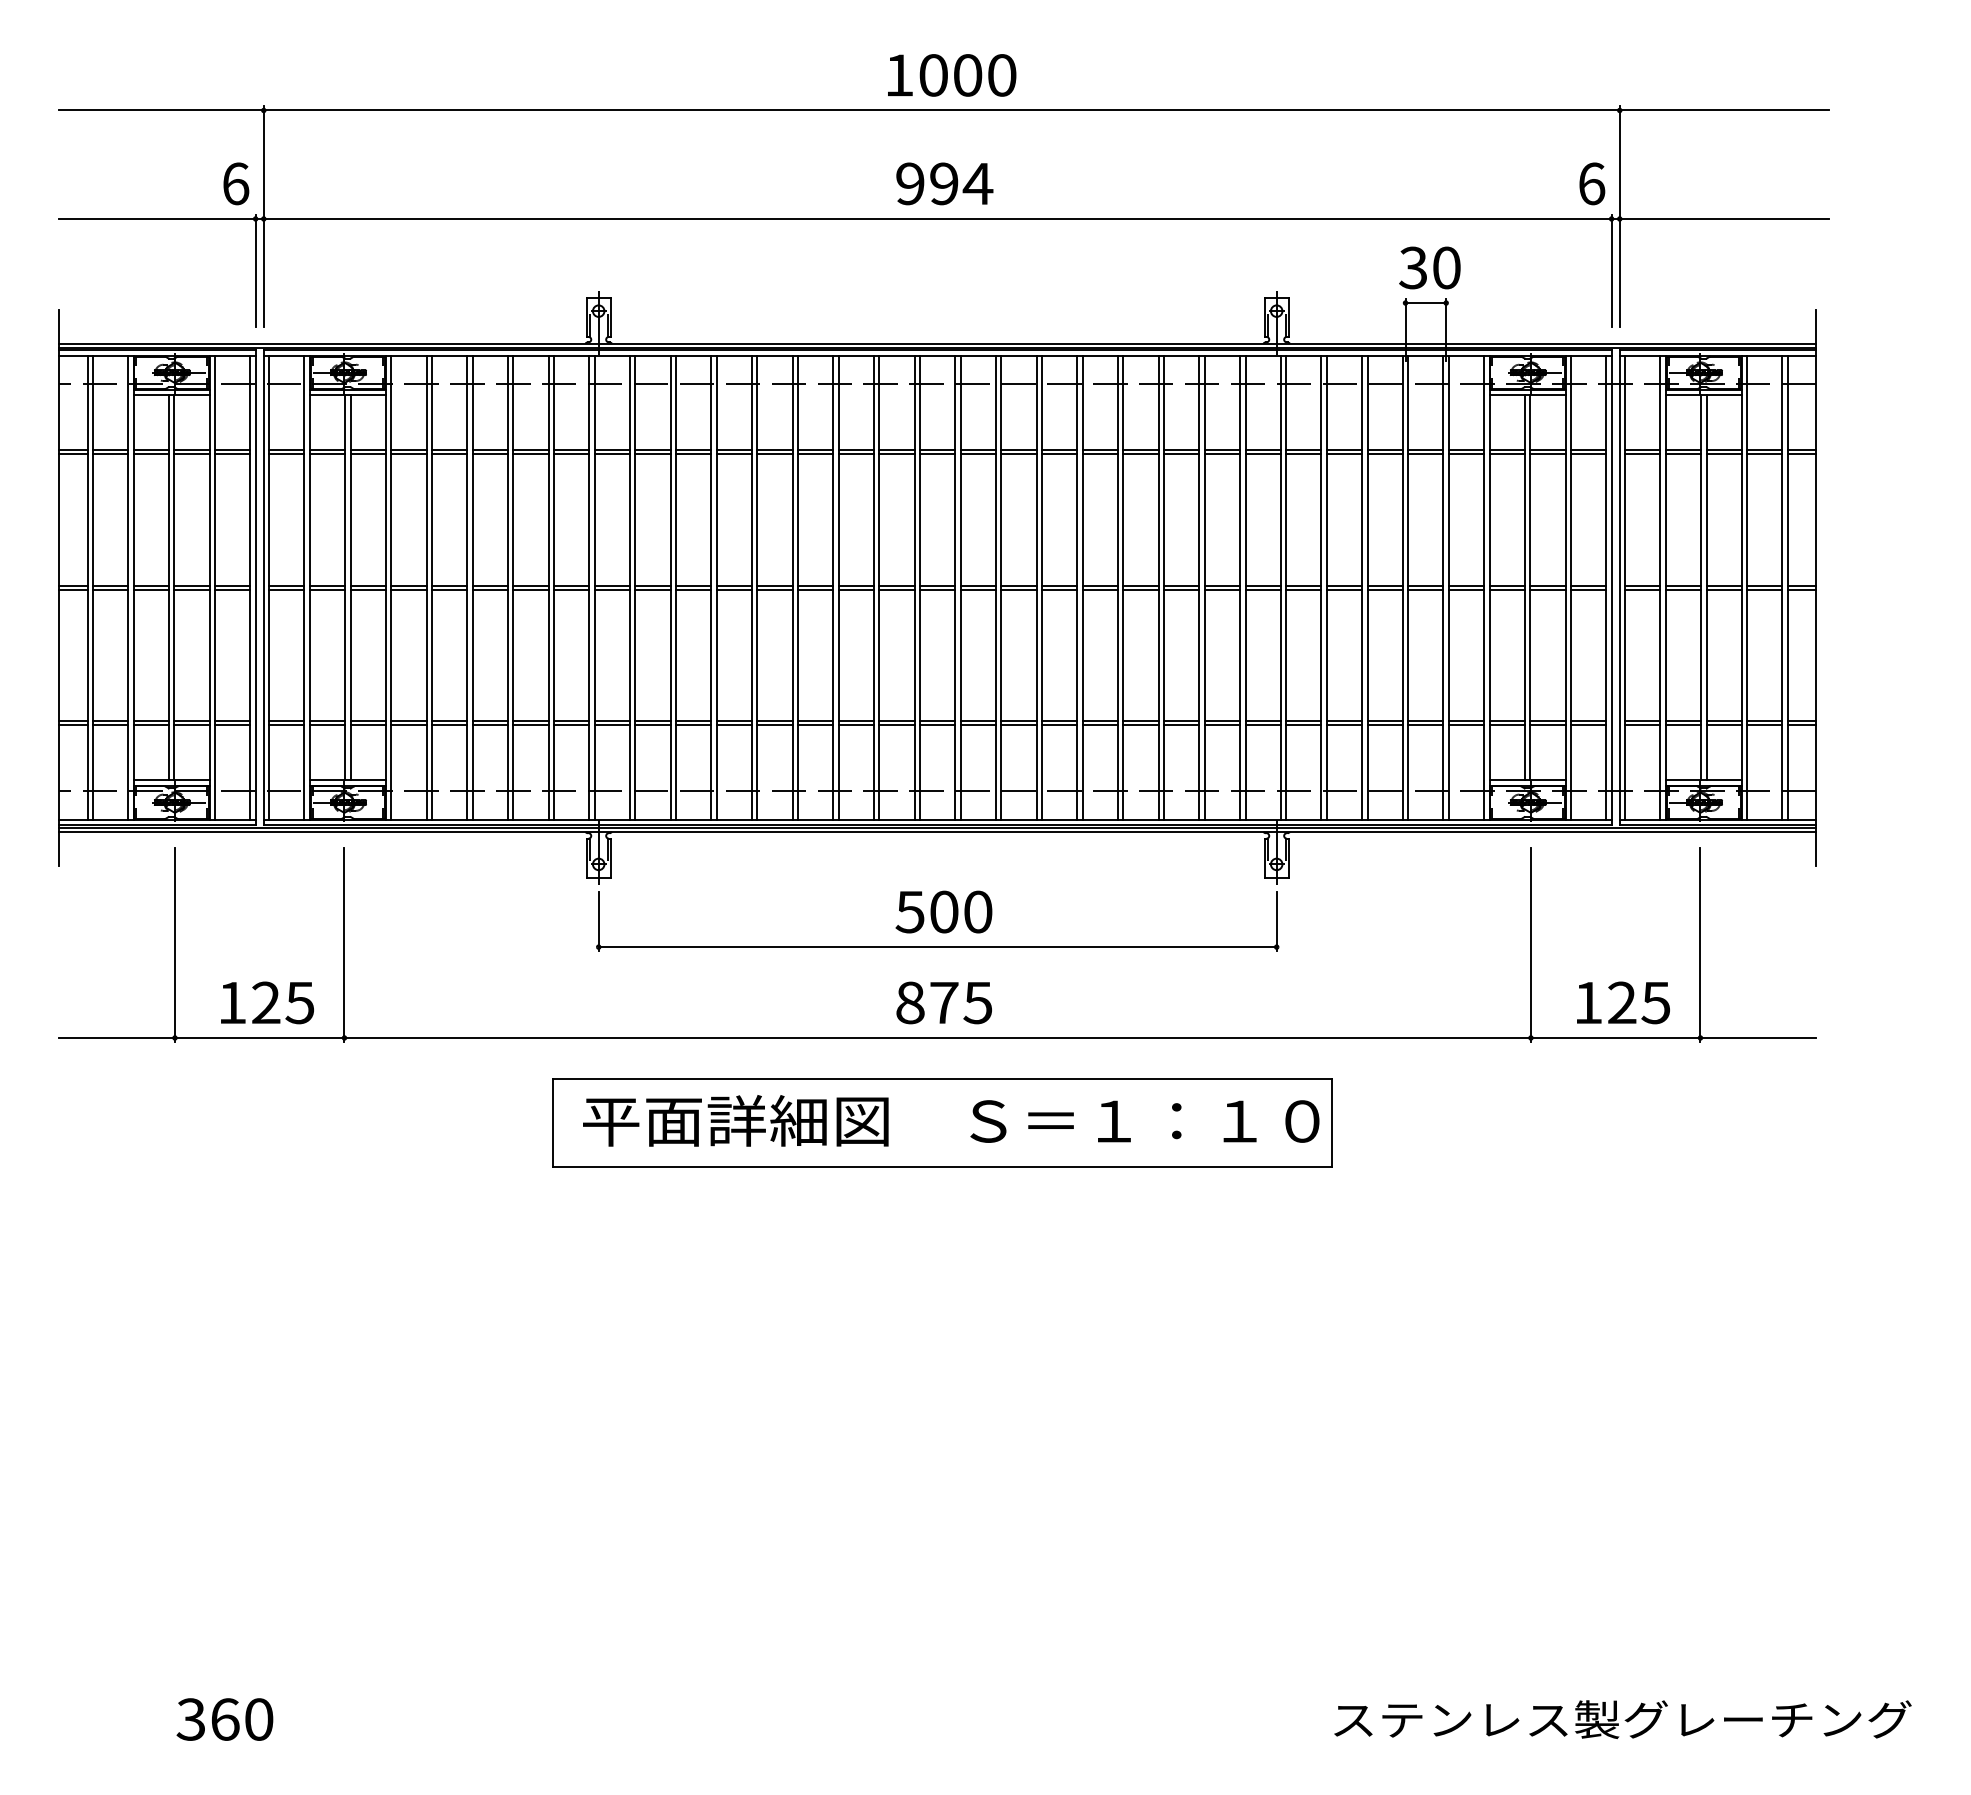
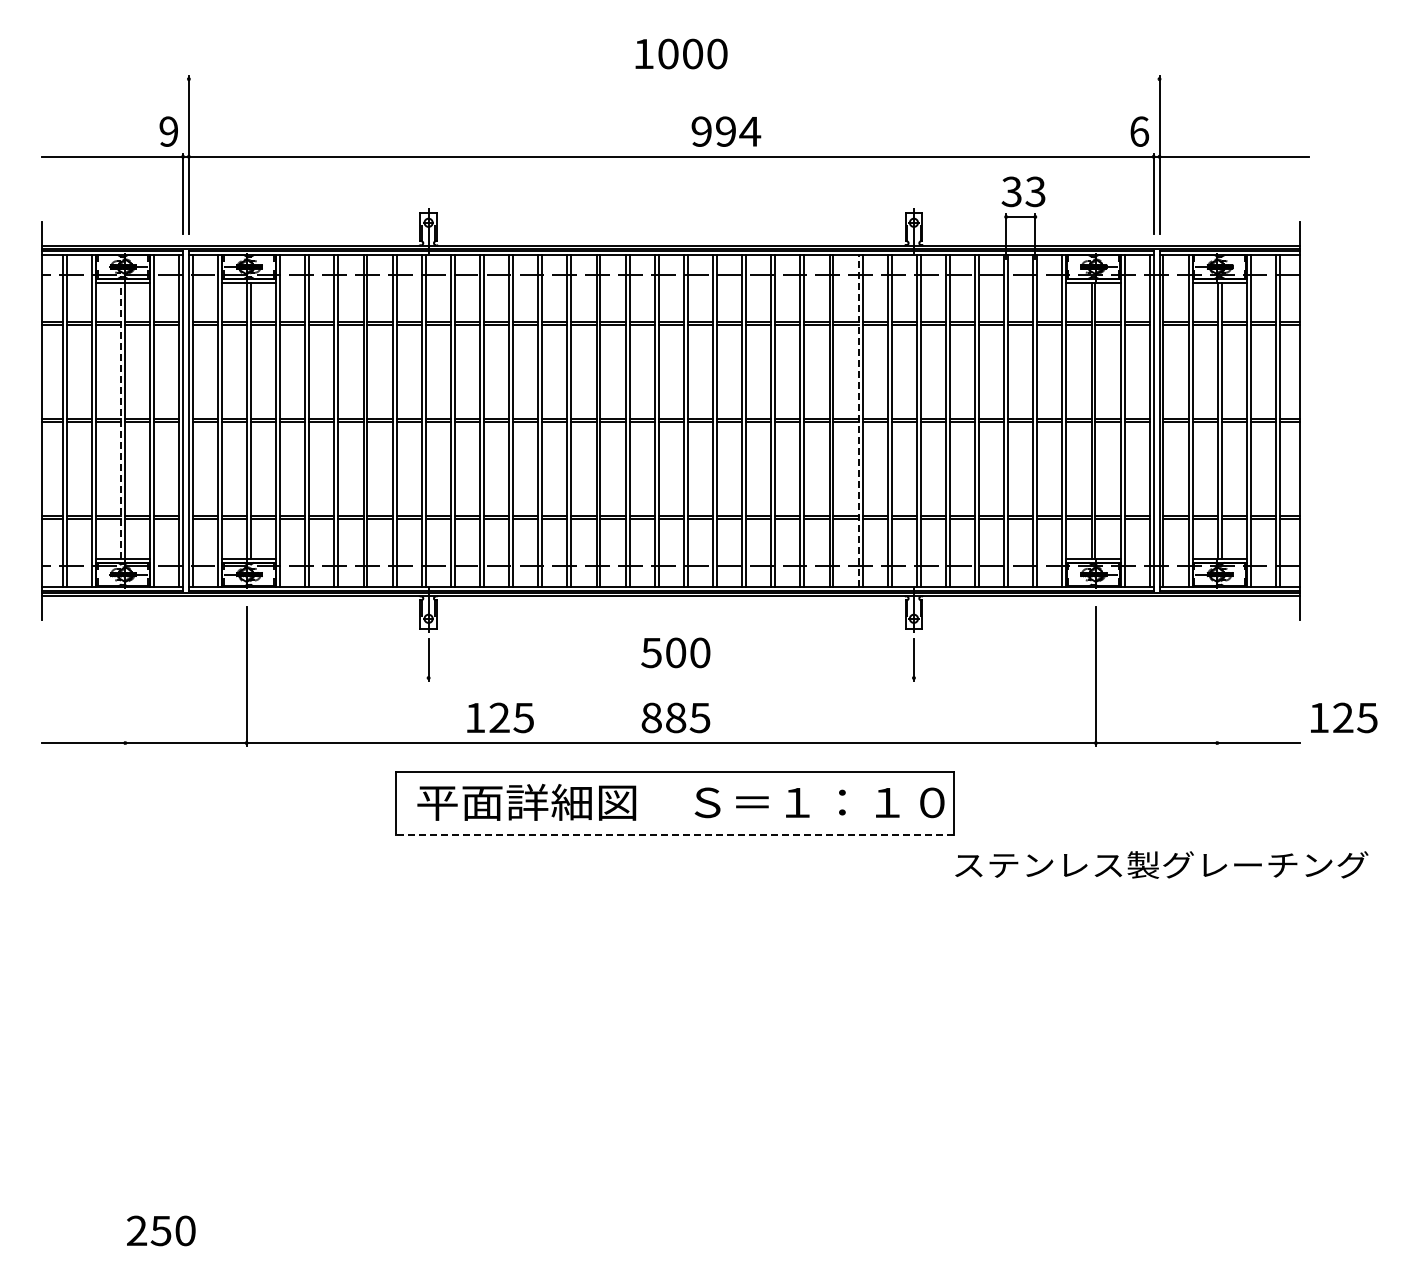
line: (943, 110) -> (675, 79), removed
text: (235, 183) -> (168, 131), 6 -> 9
text: (944, 183) -> (726, 131), moved
text: (1446, 267) -> (1035, 191), 30 -> 33
line: (168, 587) -> (120, 420), solid -> dashed
line: (1199, 587) -> (858, 420), solid -> dashed
line: (175, 944) -> (125, 676), removed
line: (1700, 944) -> (1217, 676), removed
line: (936, 947) -> (670, 678), removed
text: (267, 1002) -> (500, 717), moved
text: (944, 1002) -> (676, 717), 875 -> 885
text: (1623, 1002) -> (1344, 717), moved
line: (942, 1167) -> (674, 835), solid -> dashed
text: (207, 1718) -> (148, 1230), 360 -> 250
text: (1622, 1718) -> (1161, 864), moved

